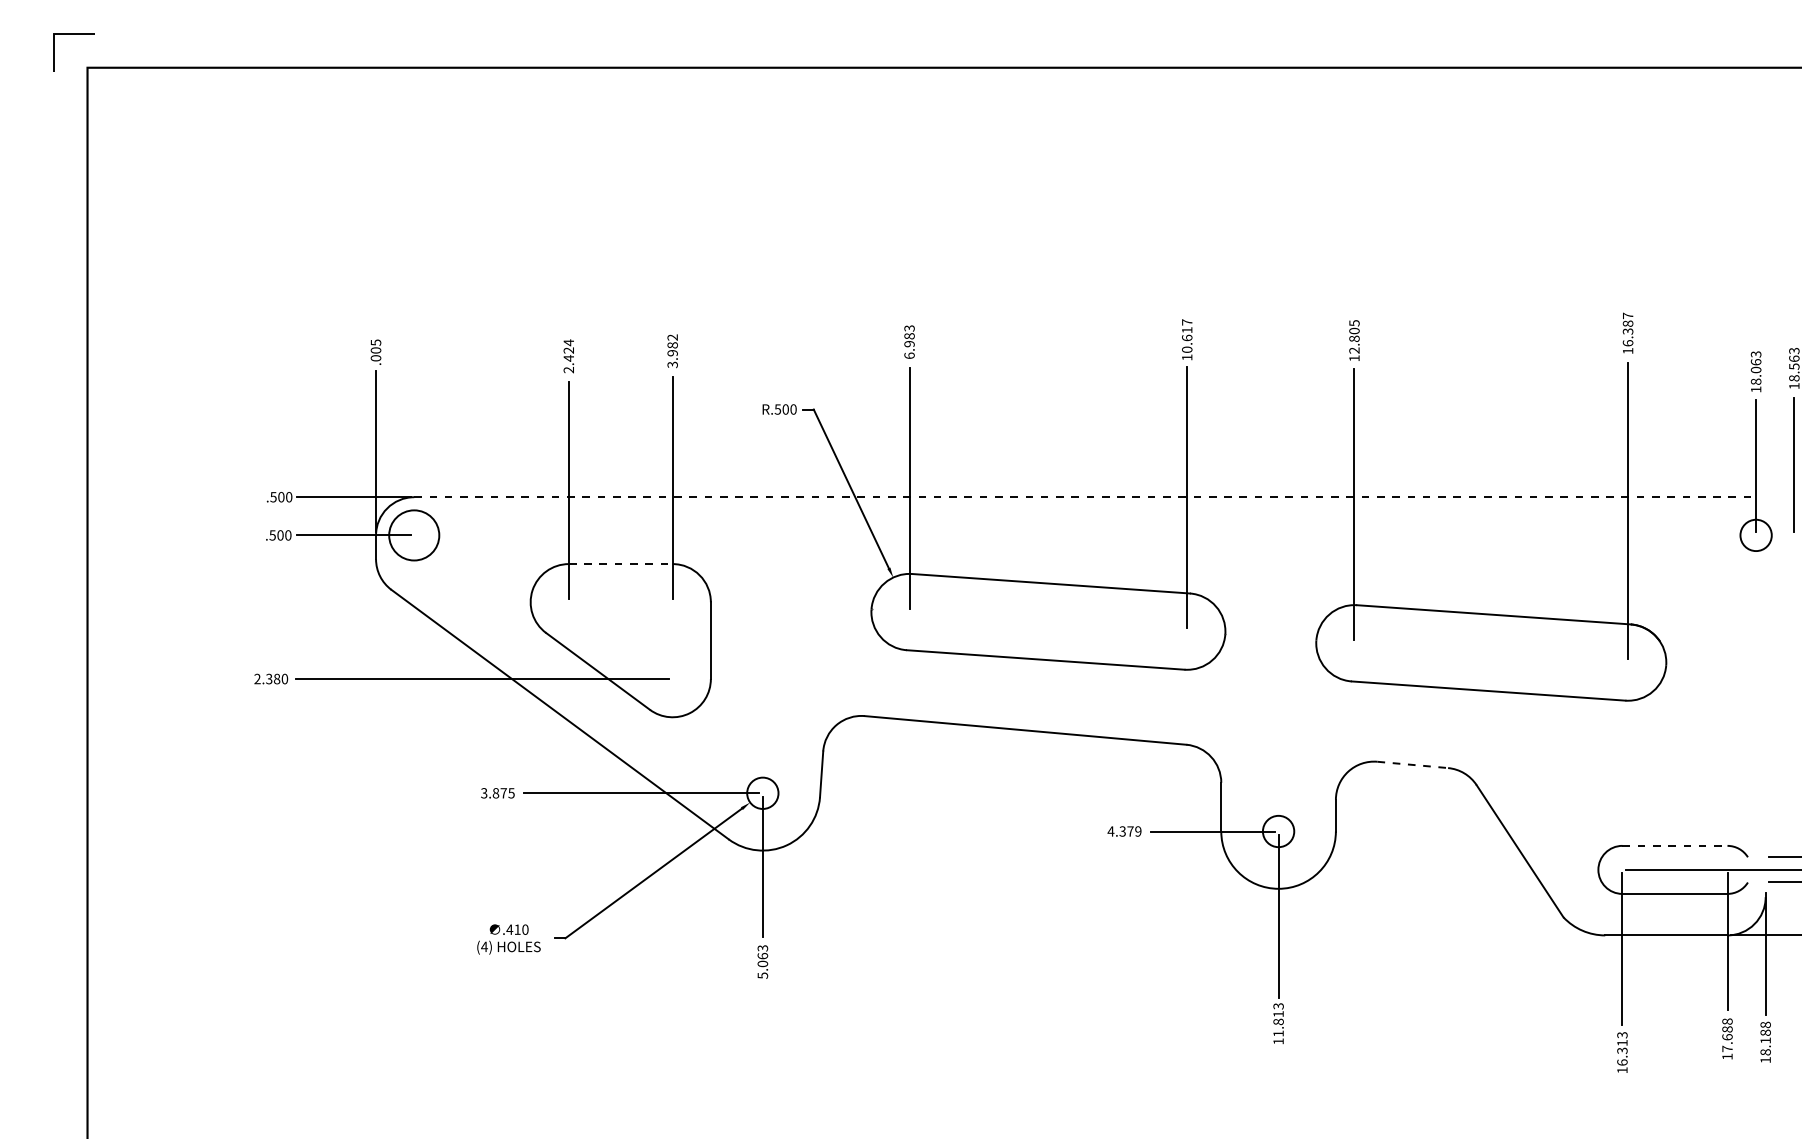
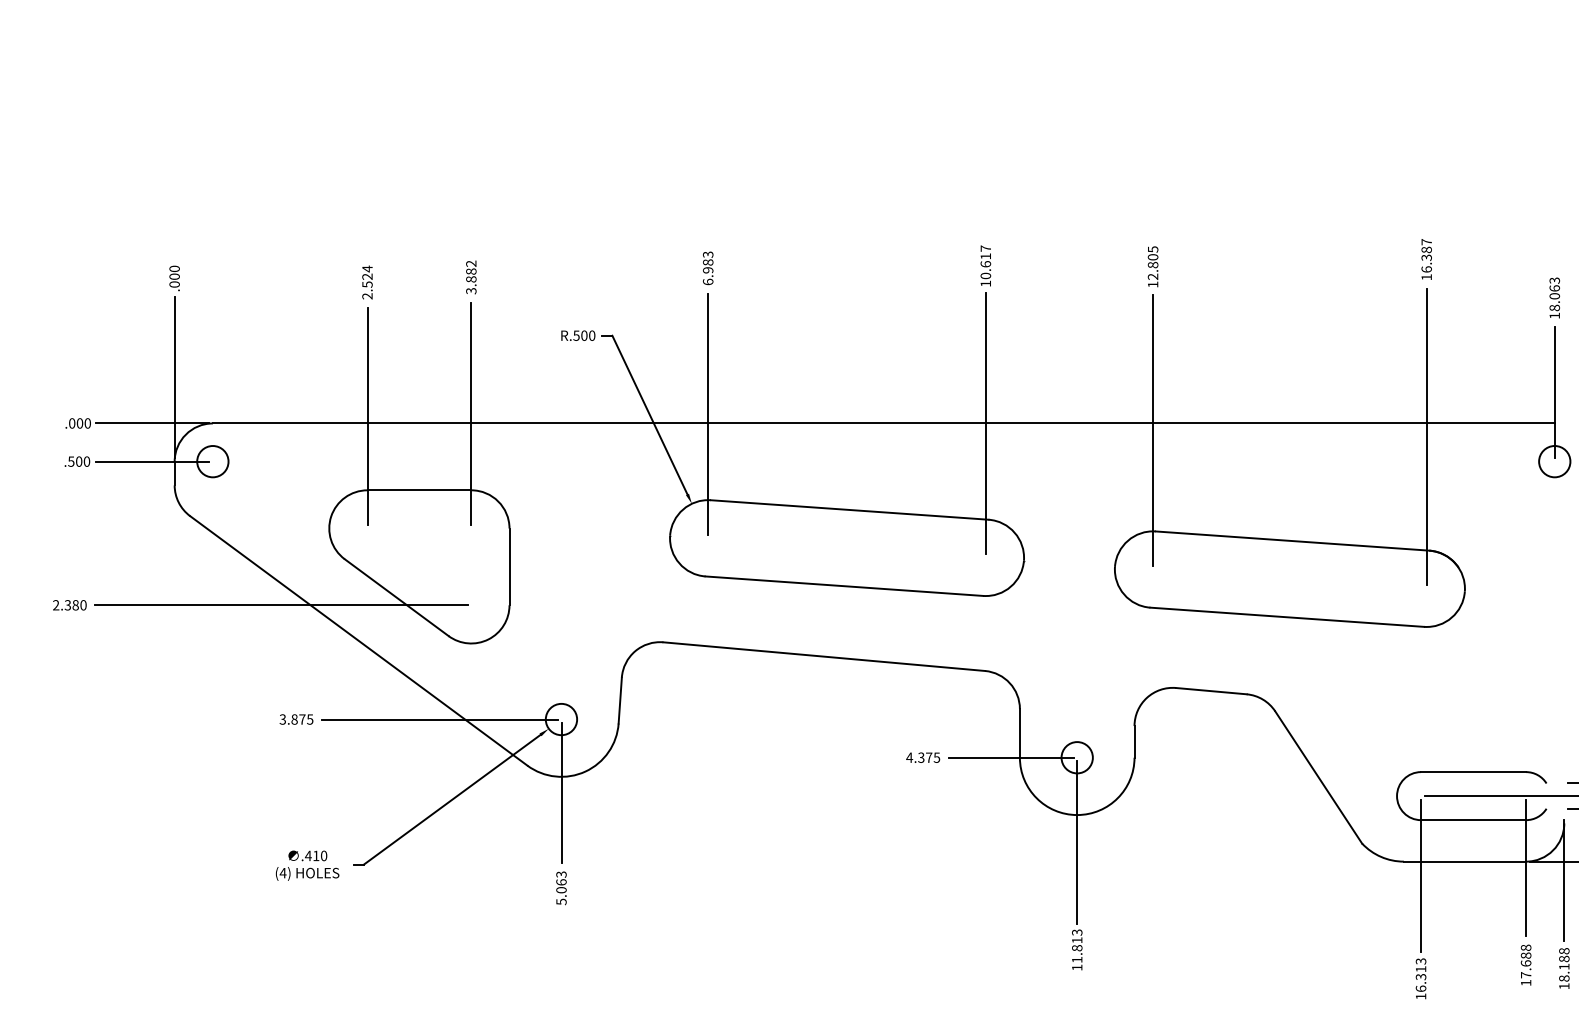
text: (375, 342) -> (174, 268), .005 -> .000
text: (672, 353) -> (471, 279), 3.982 -> 3.882
text: (568, 358) -> (367, 284), 2.424 -> 2.524
text: (273, 497) -> (72, 423), .500 -> .000
line: (1085, 497) -> (884, 423), dashed -> solid
circle: (413, 535) -> (212, 461), size x0.62
line: (620, 564) -> (419, 490), dashed -> solid
line: (1413, 764) -> (1212, 690), dashed -> solid
text: (1138, 831) -> (937, 757), 4.379 -> 4.375
line: (1674, 845) -> (1473, 771), dashed -> solid

